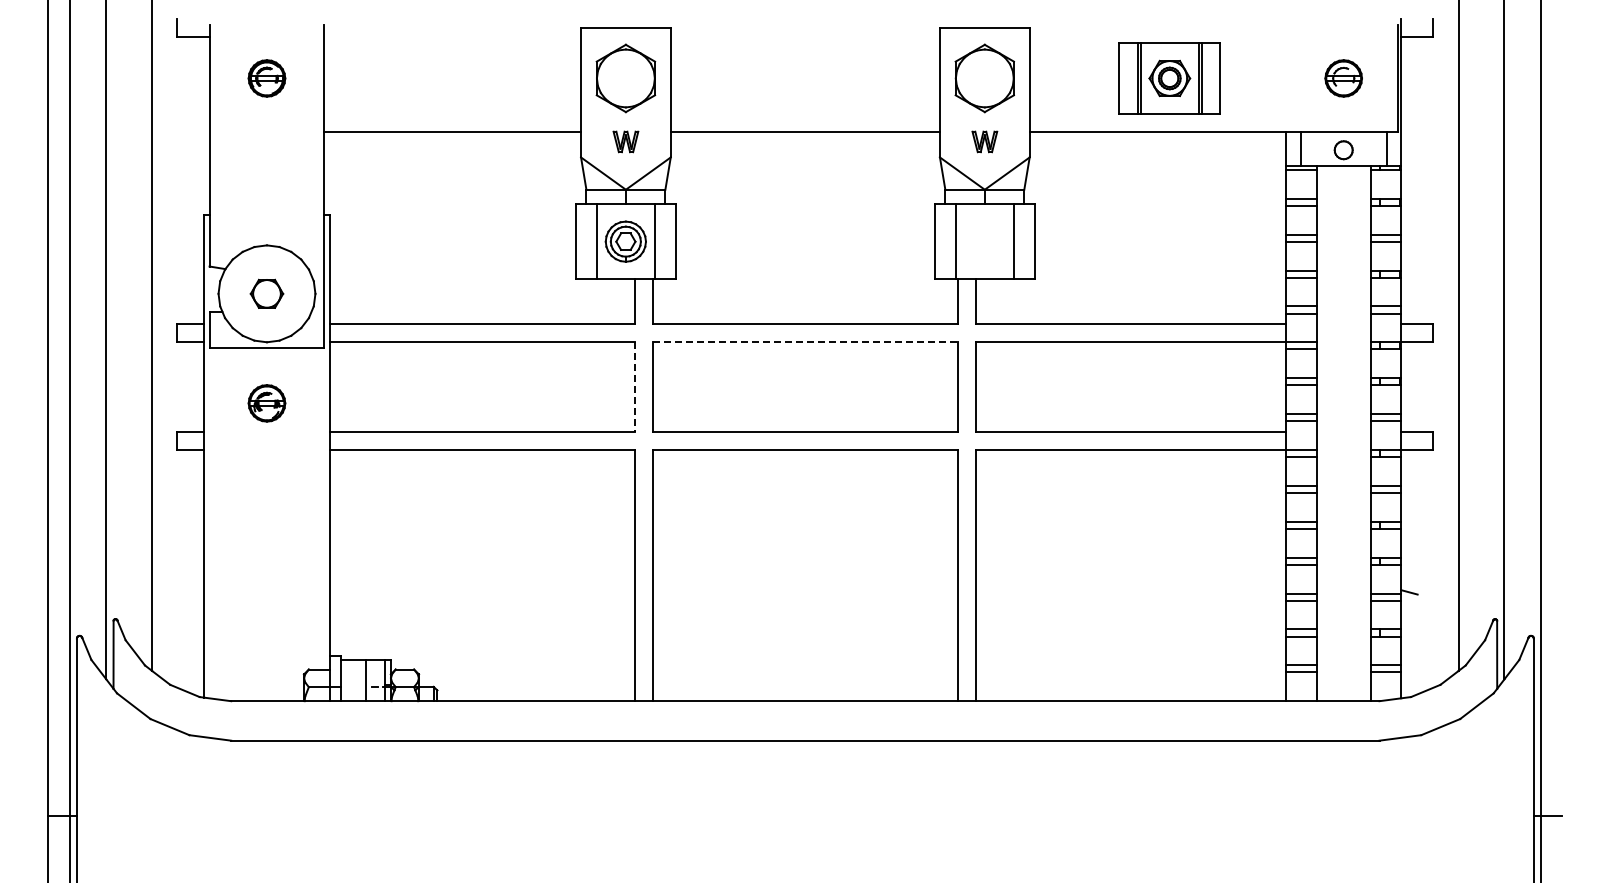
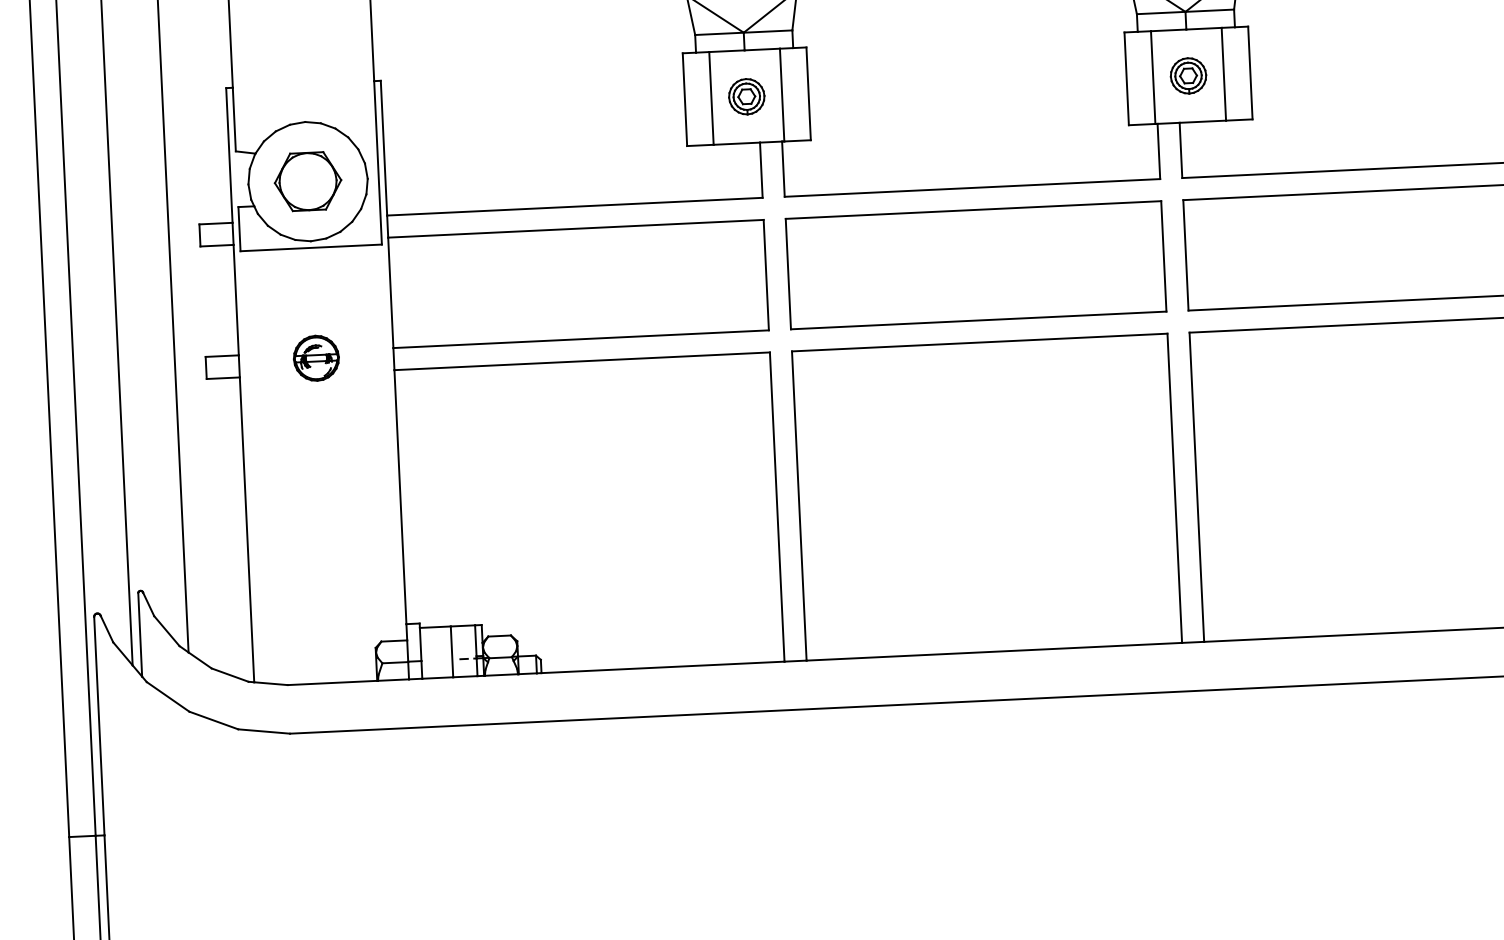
part: (625, 241) -> (746, 96), size x0.71
part: (984, 241) -> (1188, 75), added
part: (266, 293) -> (307, 181), size x1.67
line: (805, 342) -> (973, 210), dashed -> solid
line: (634, 387) -> (765, 275), dashed -> solid
part: (266, 403) -> (315, 358), moved

